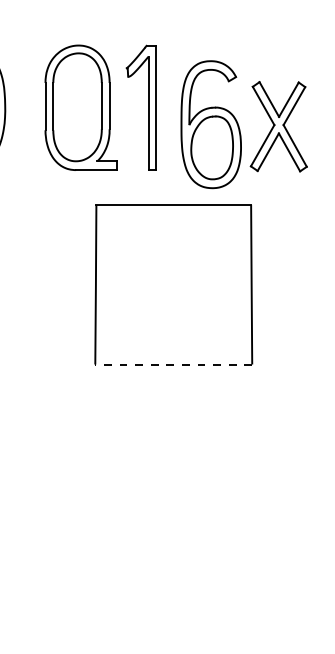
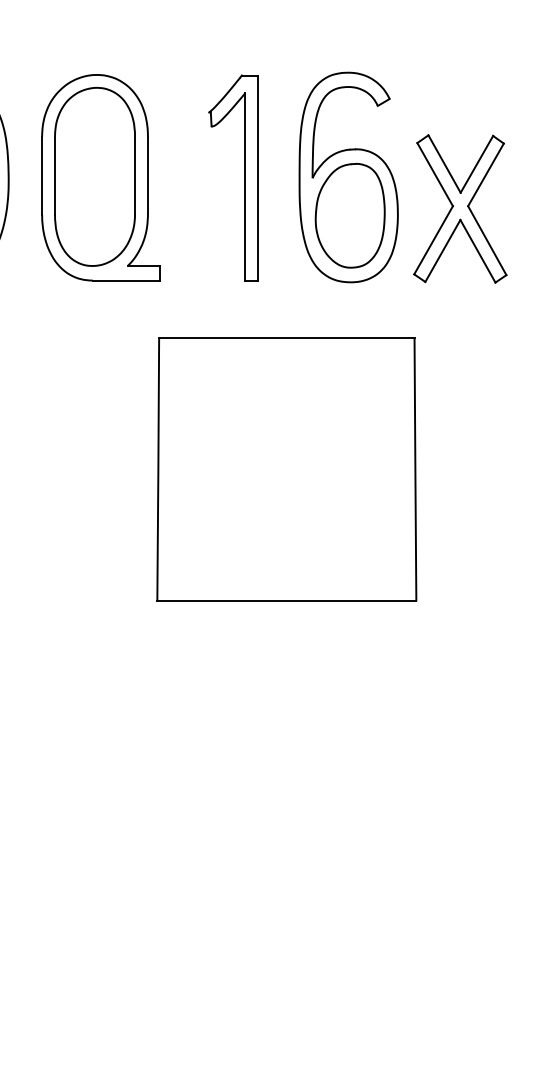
part: (80, 107) -> (99, 177), moved
part: (210, 124) -> (347, 177), moved
line: (173, 364) -> (286, 601), dashed -> solid

